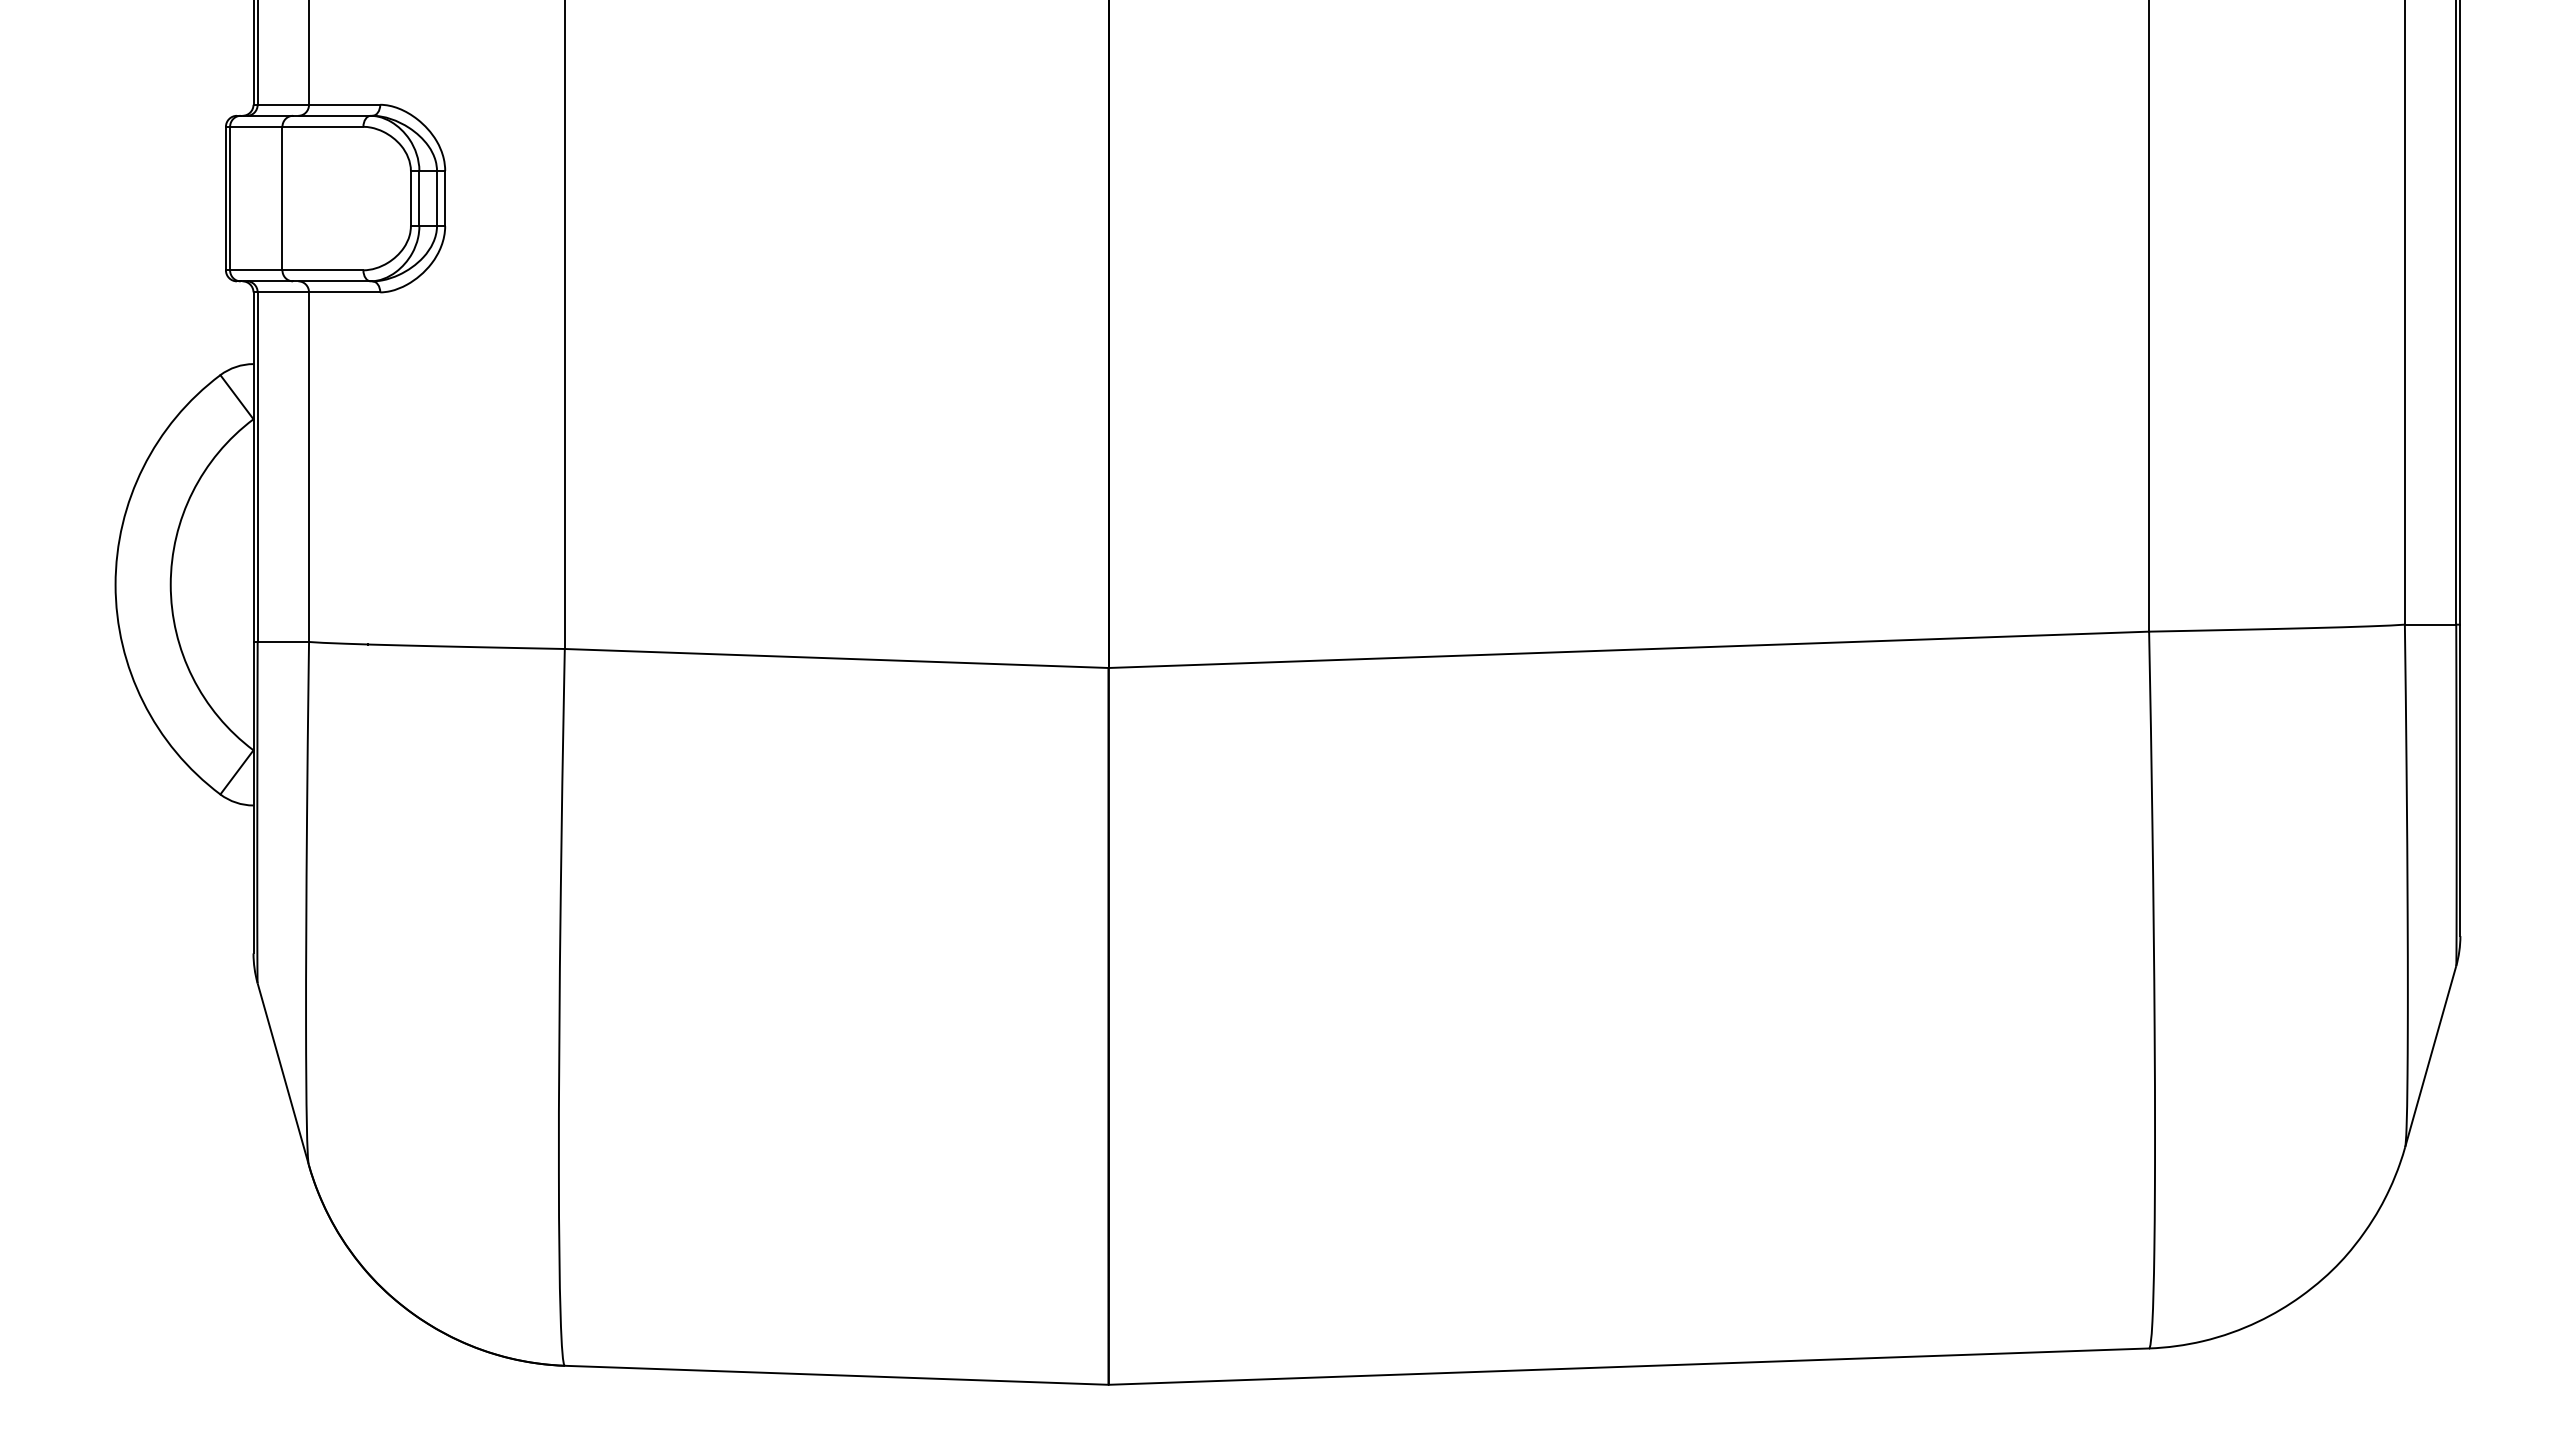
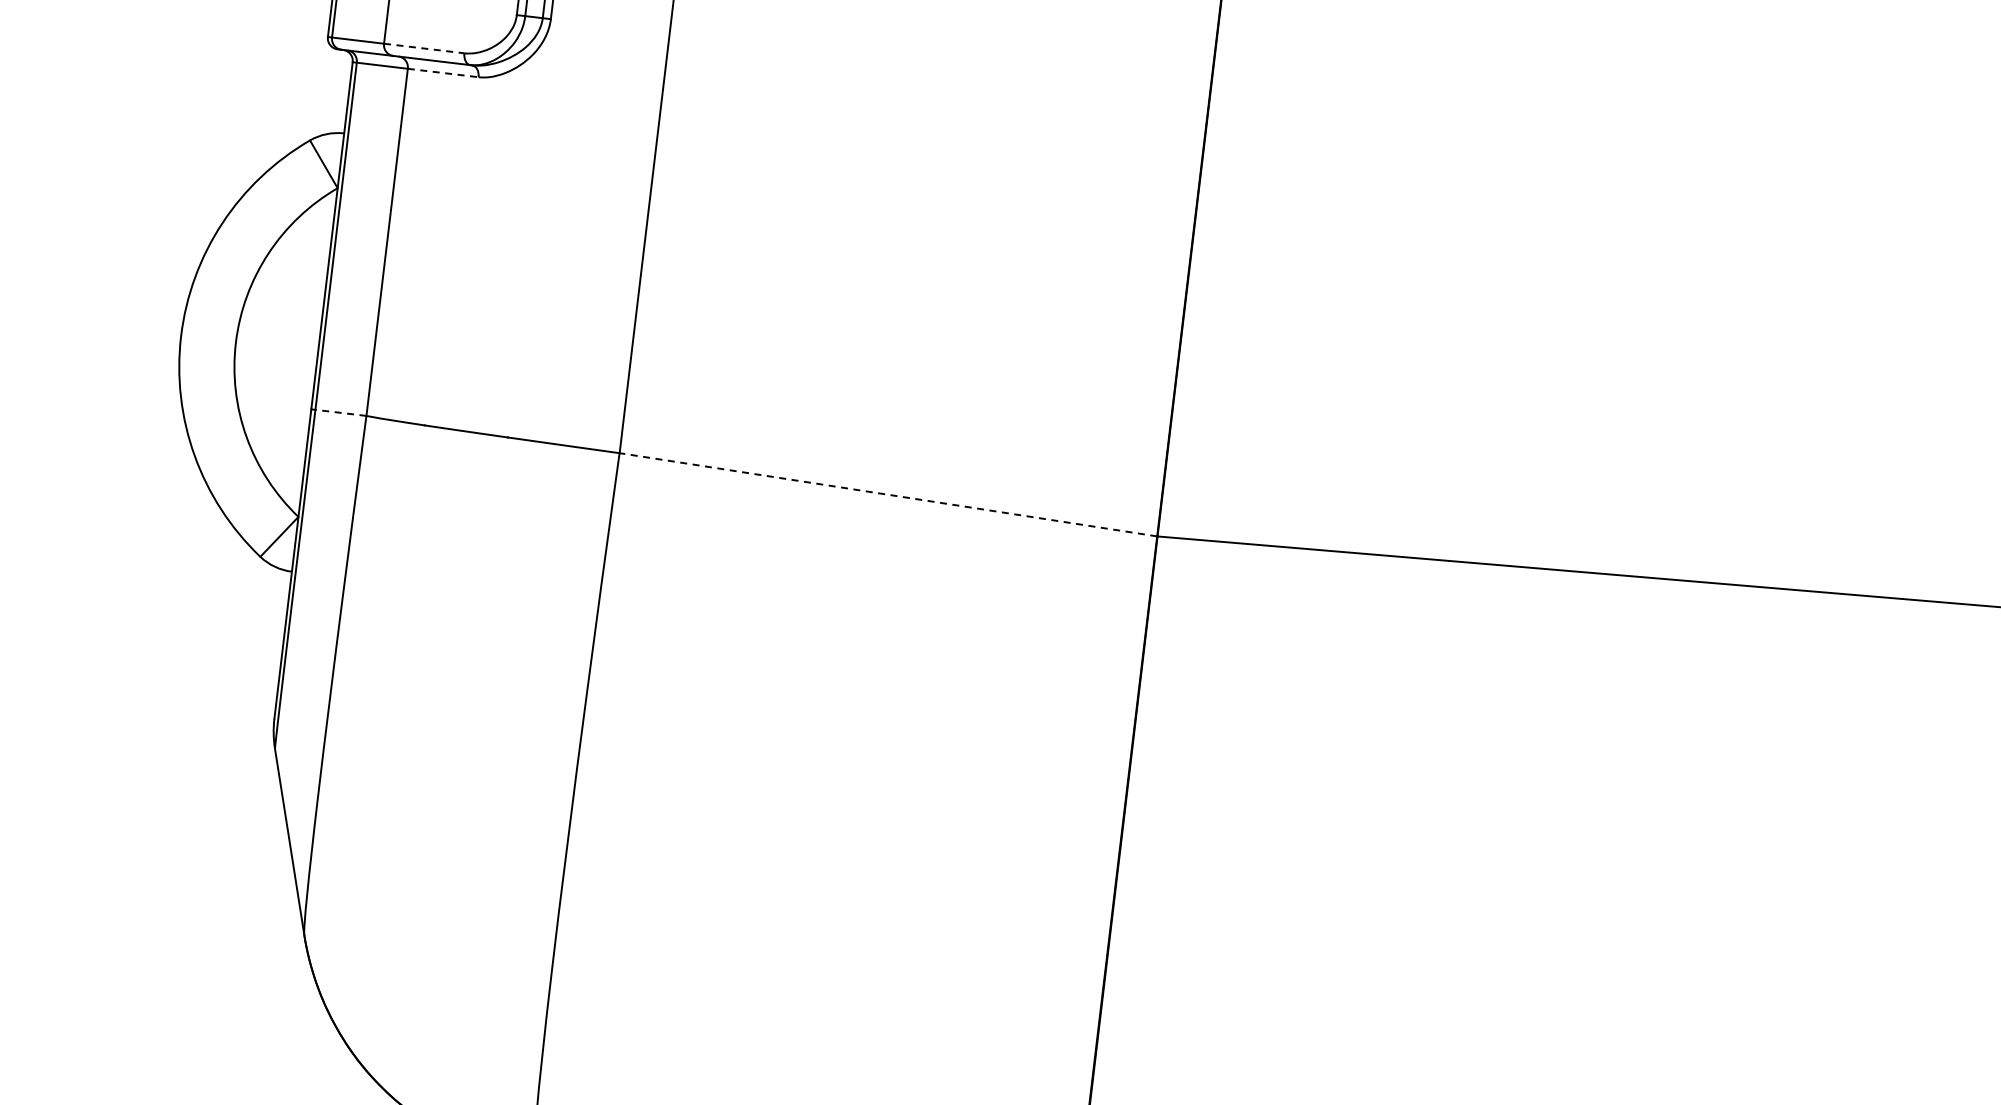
line: (323, 270) -> (424, 48), solid -> dashed
line: (344, 292) -> (443, 73), solid -> dashed
line: (283, 641) -> (341, 412), solid -> dashed
line: (836, 658) -> (888, 494), solid -> dashed

